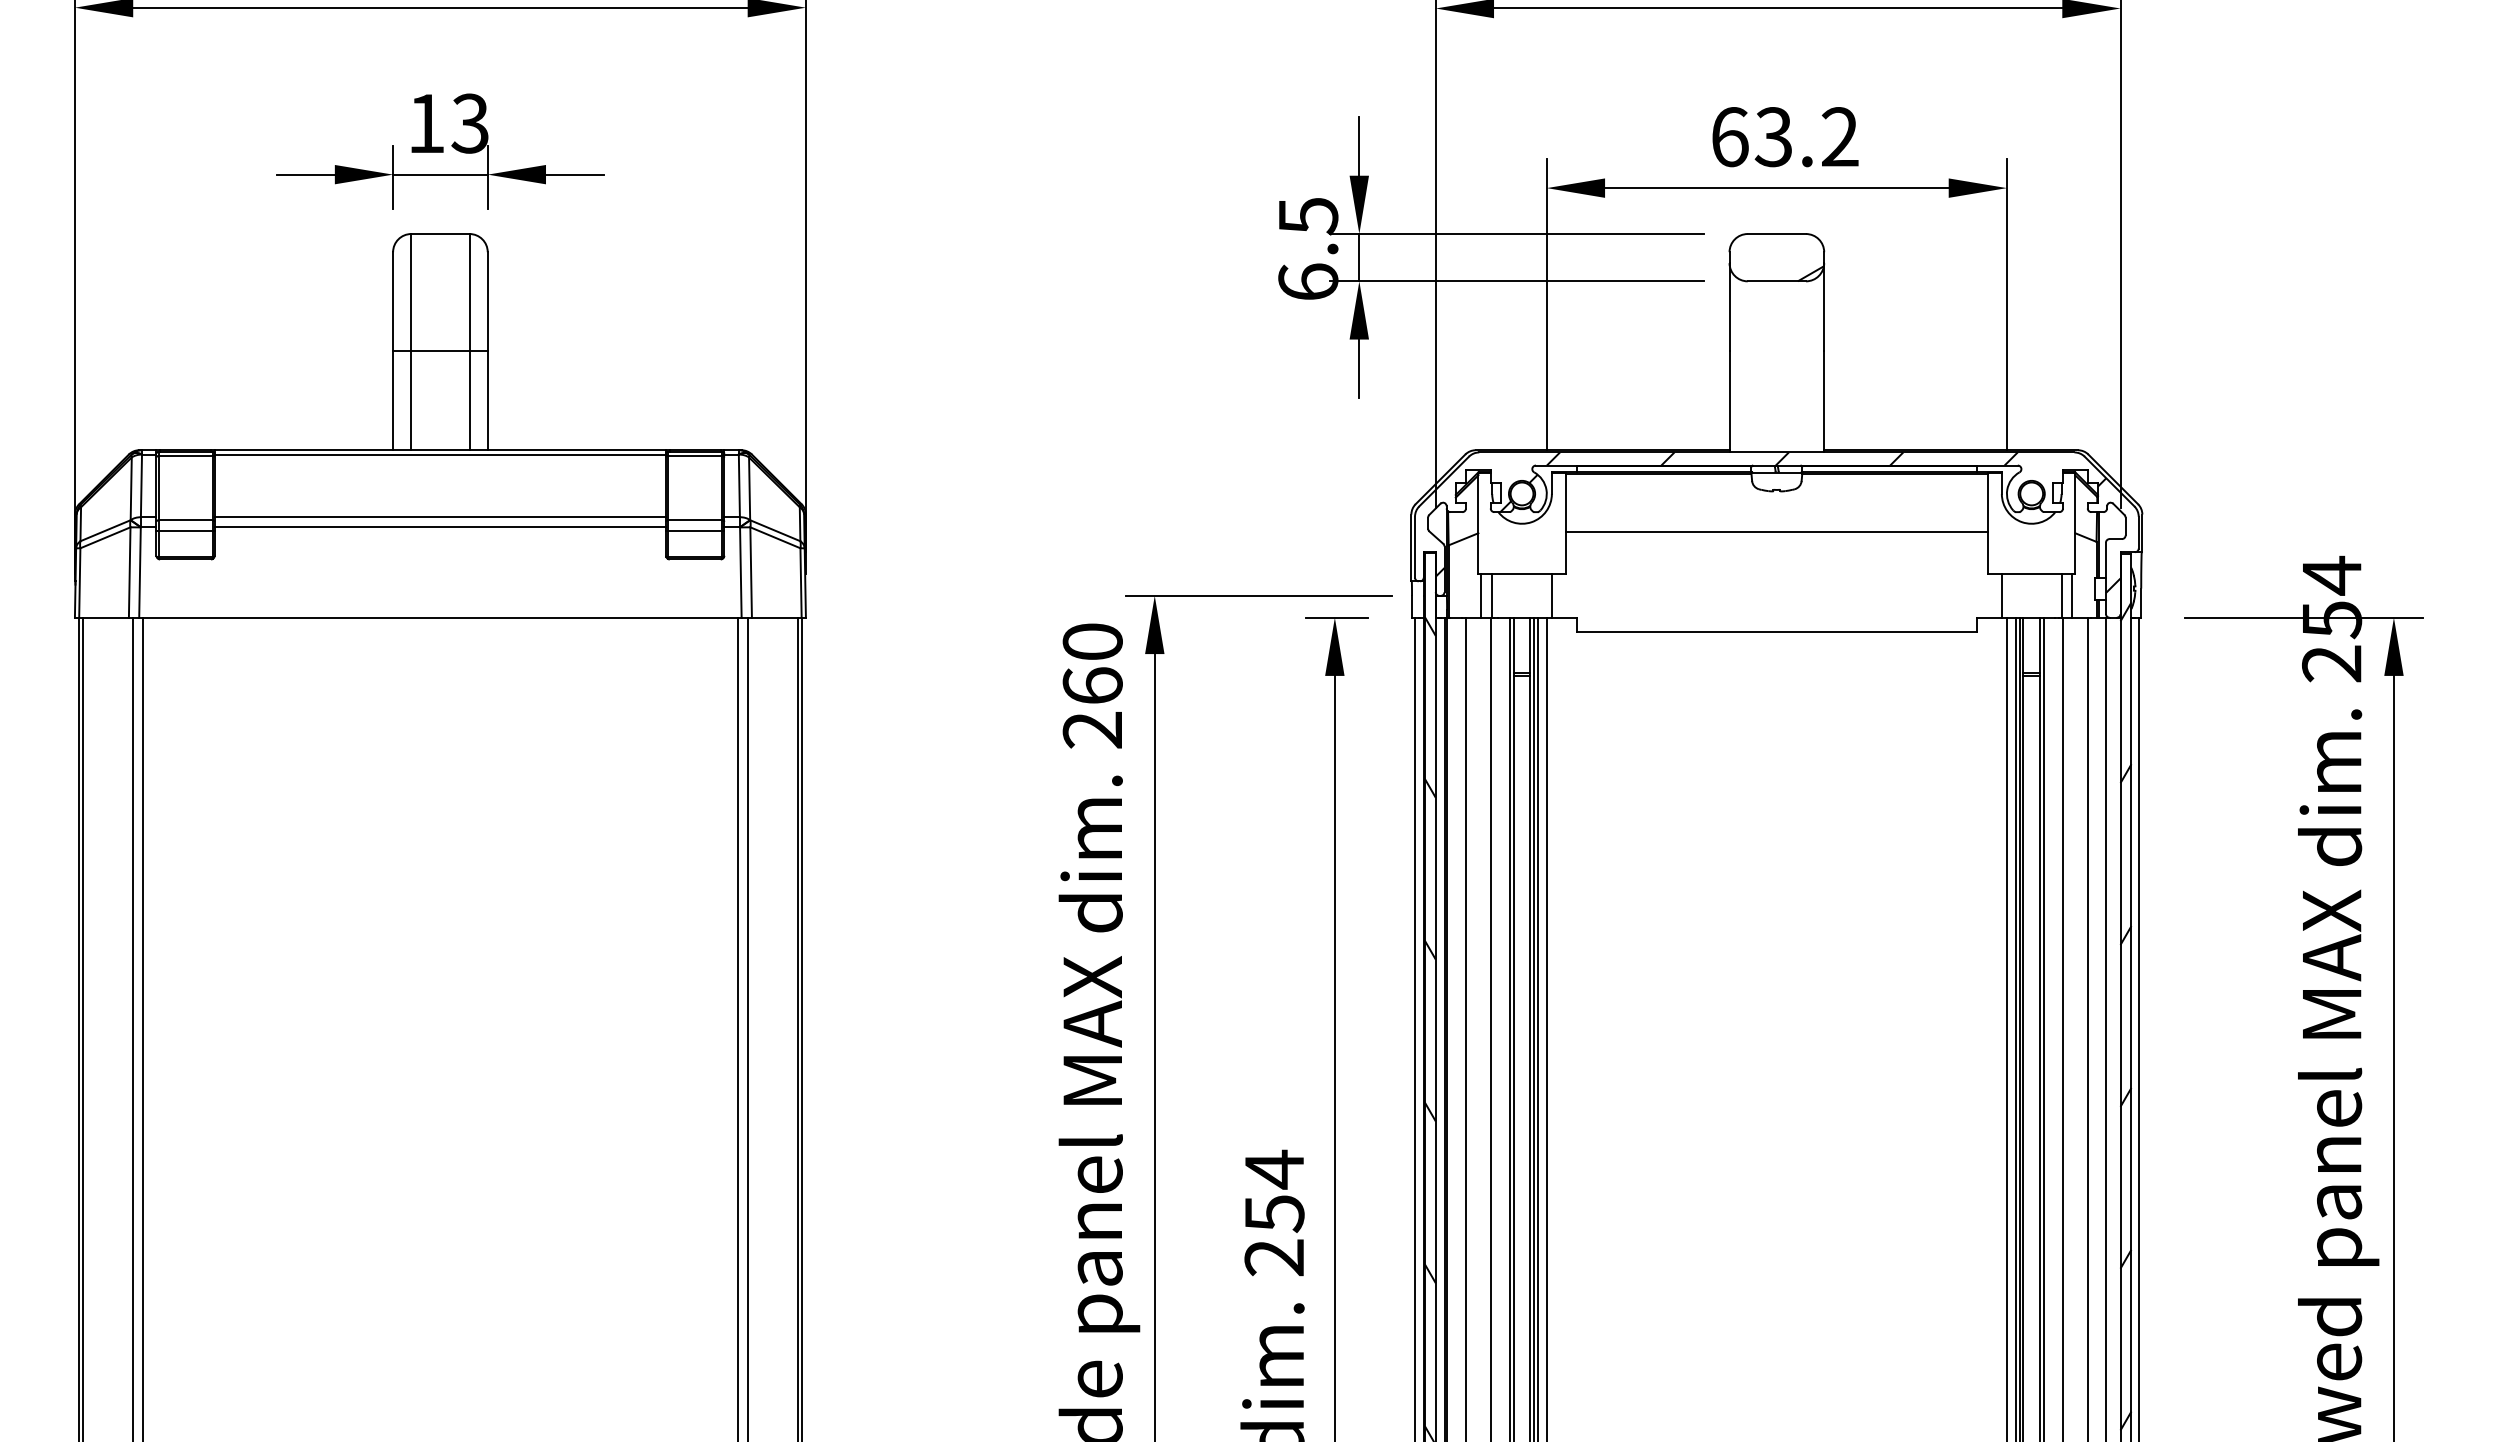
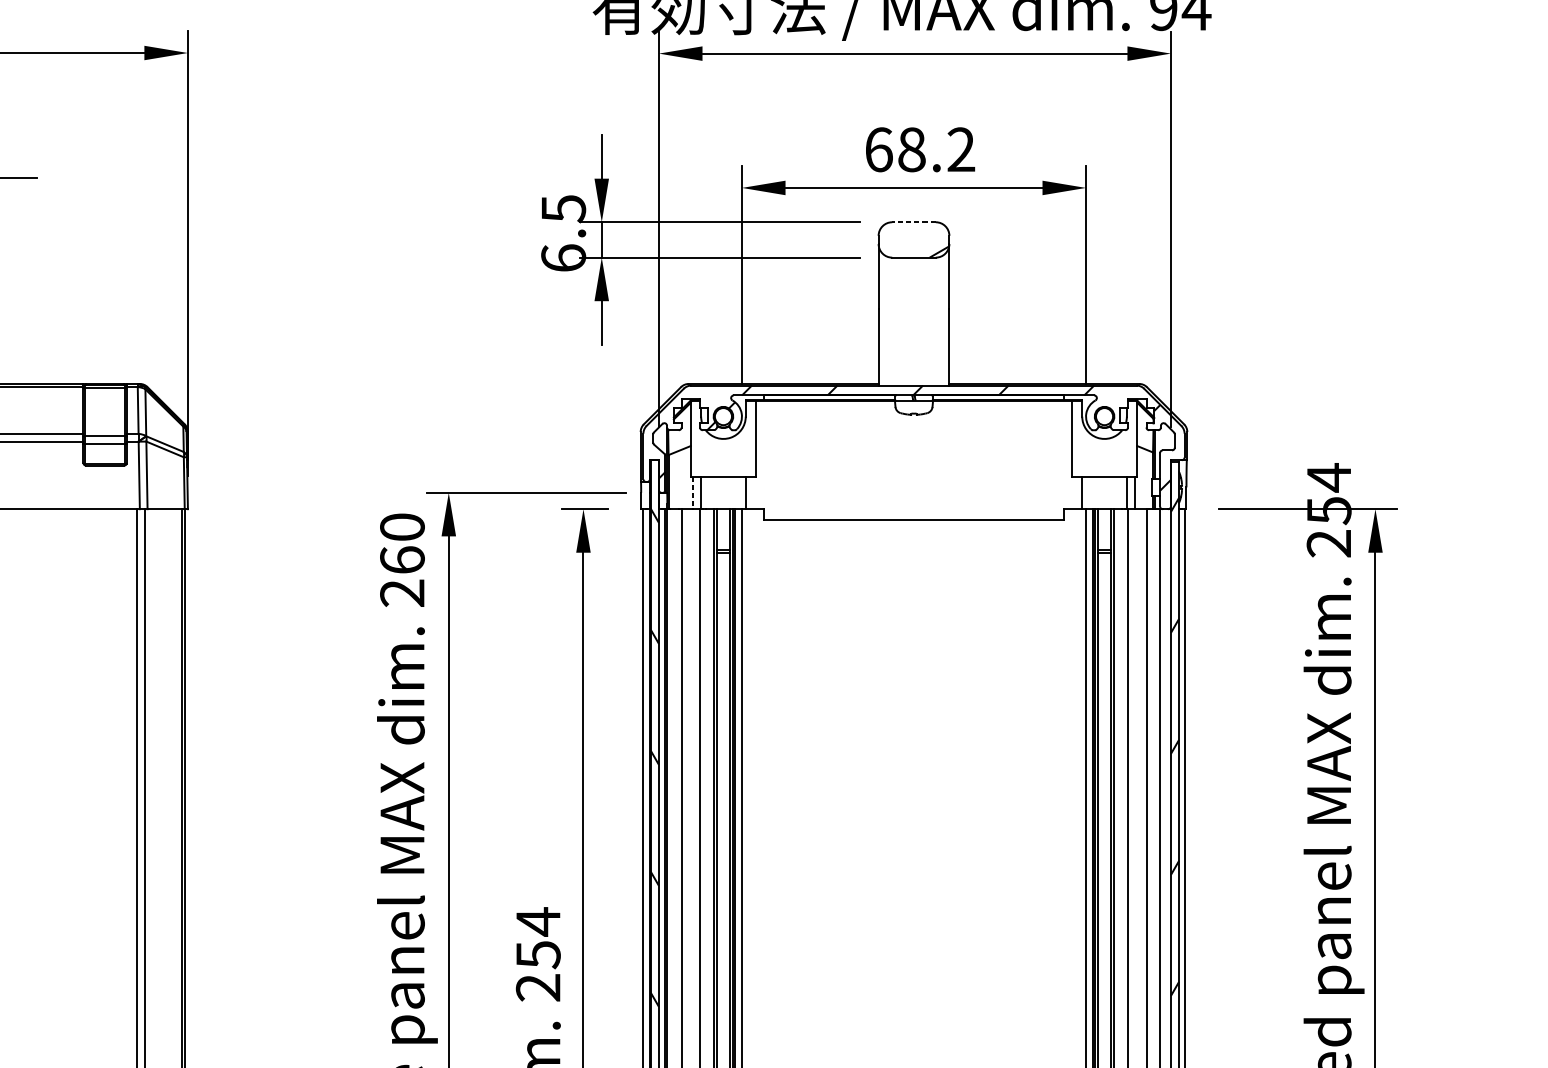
text: (1773, 137) -> (911, 150), 63.2 -> 68.2
line: (1776, 234) -> (913, 222), solid -> dashed
line: (1776, 532) -> (913, 445), removed
line: (1481, 595) -> (693, 492), solid -> dashed

